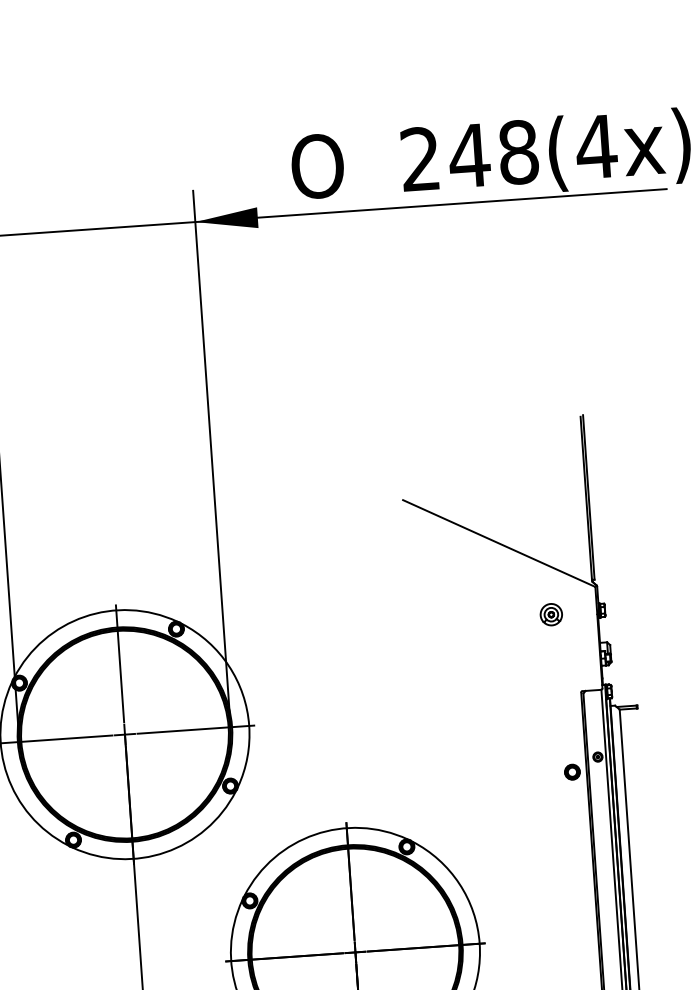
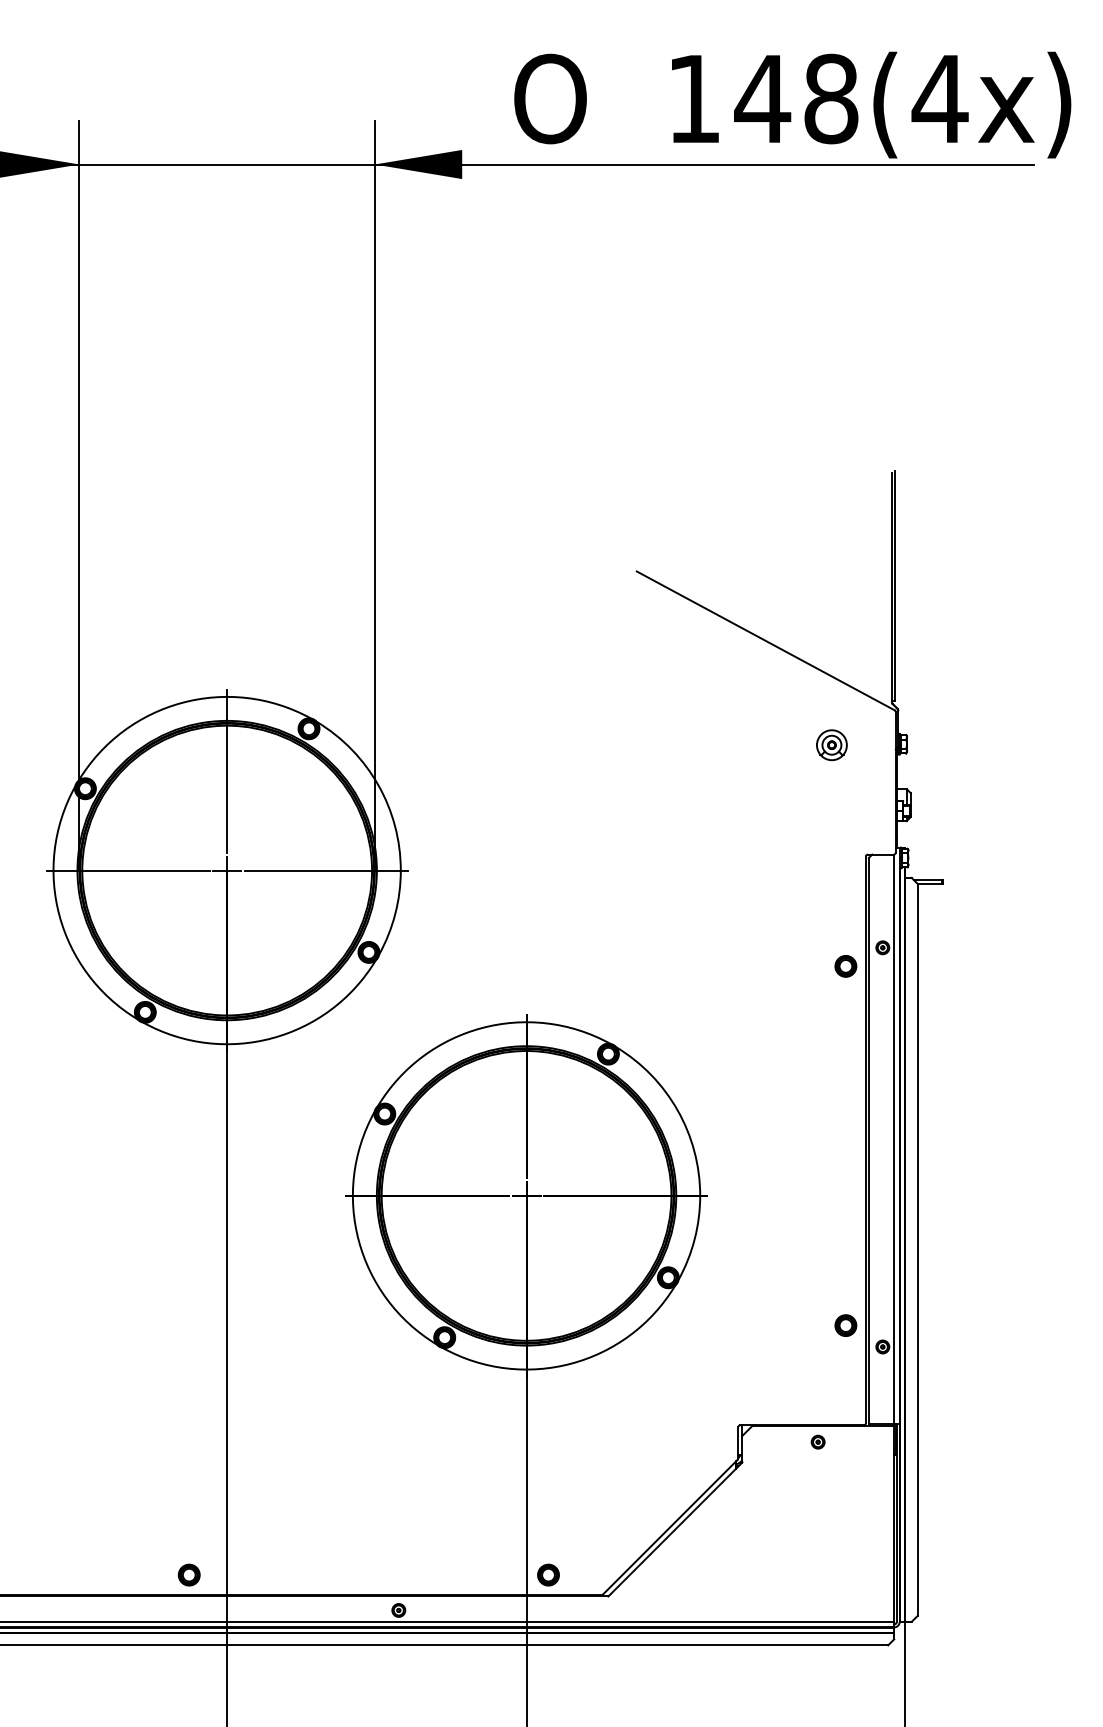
text: (419, 158) -> (693, 97), 248 -> 148

